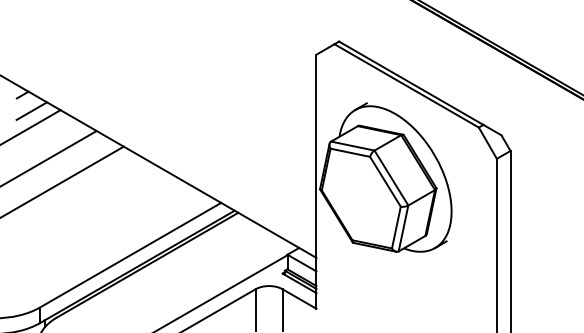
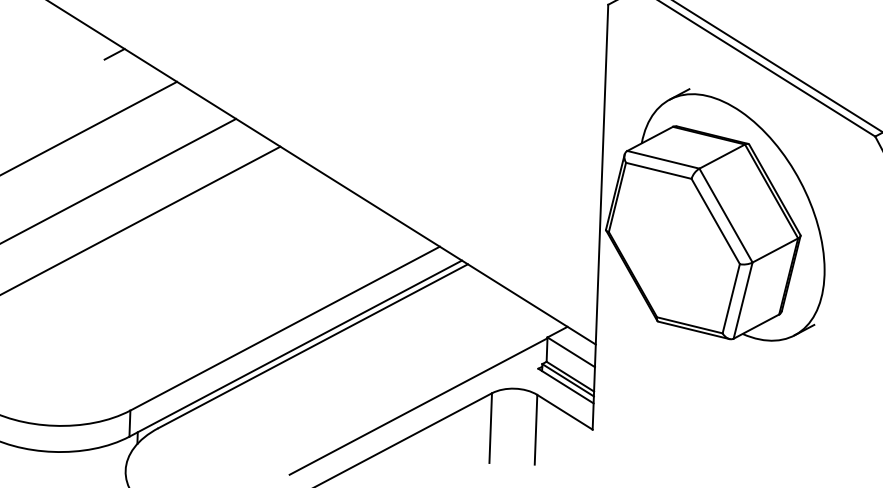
line: (31, 110) -> (128, 80), removed

